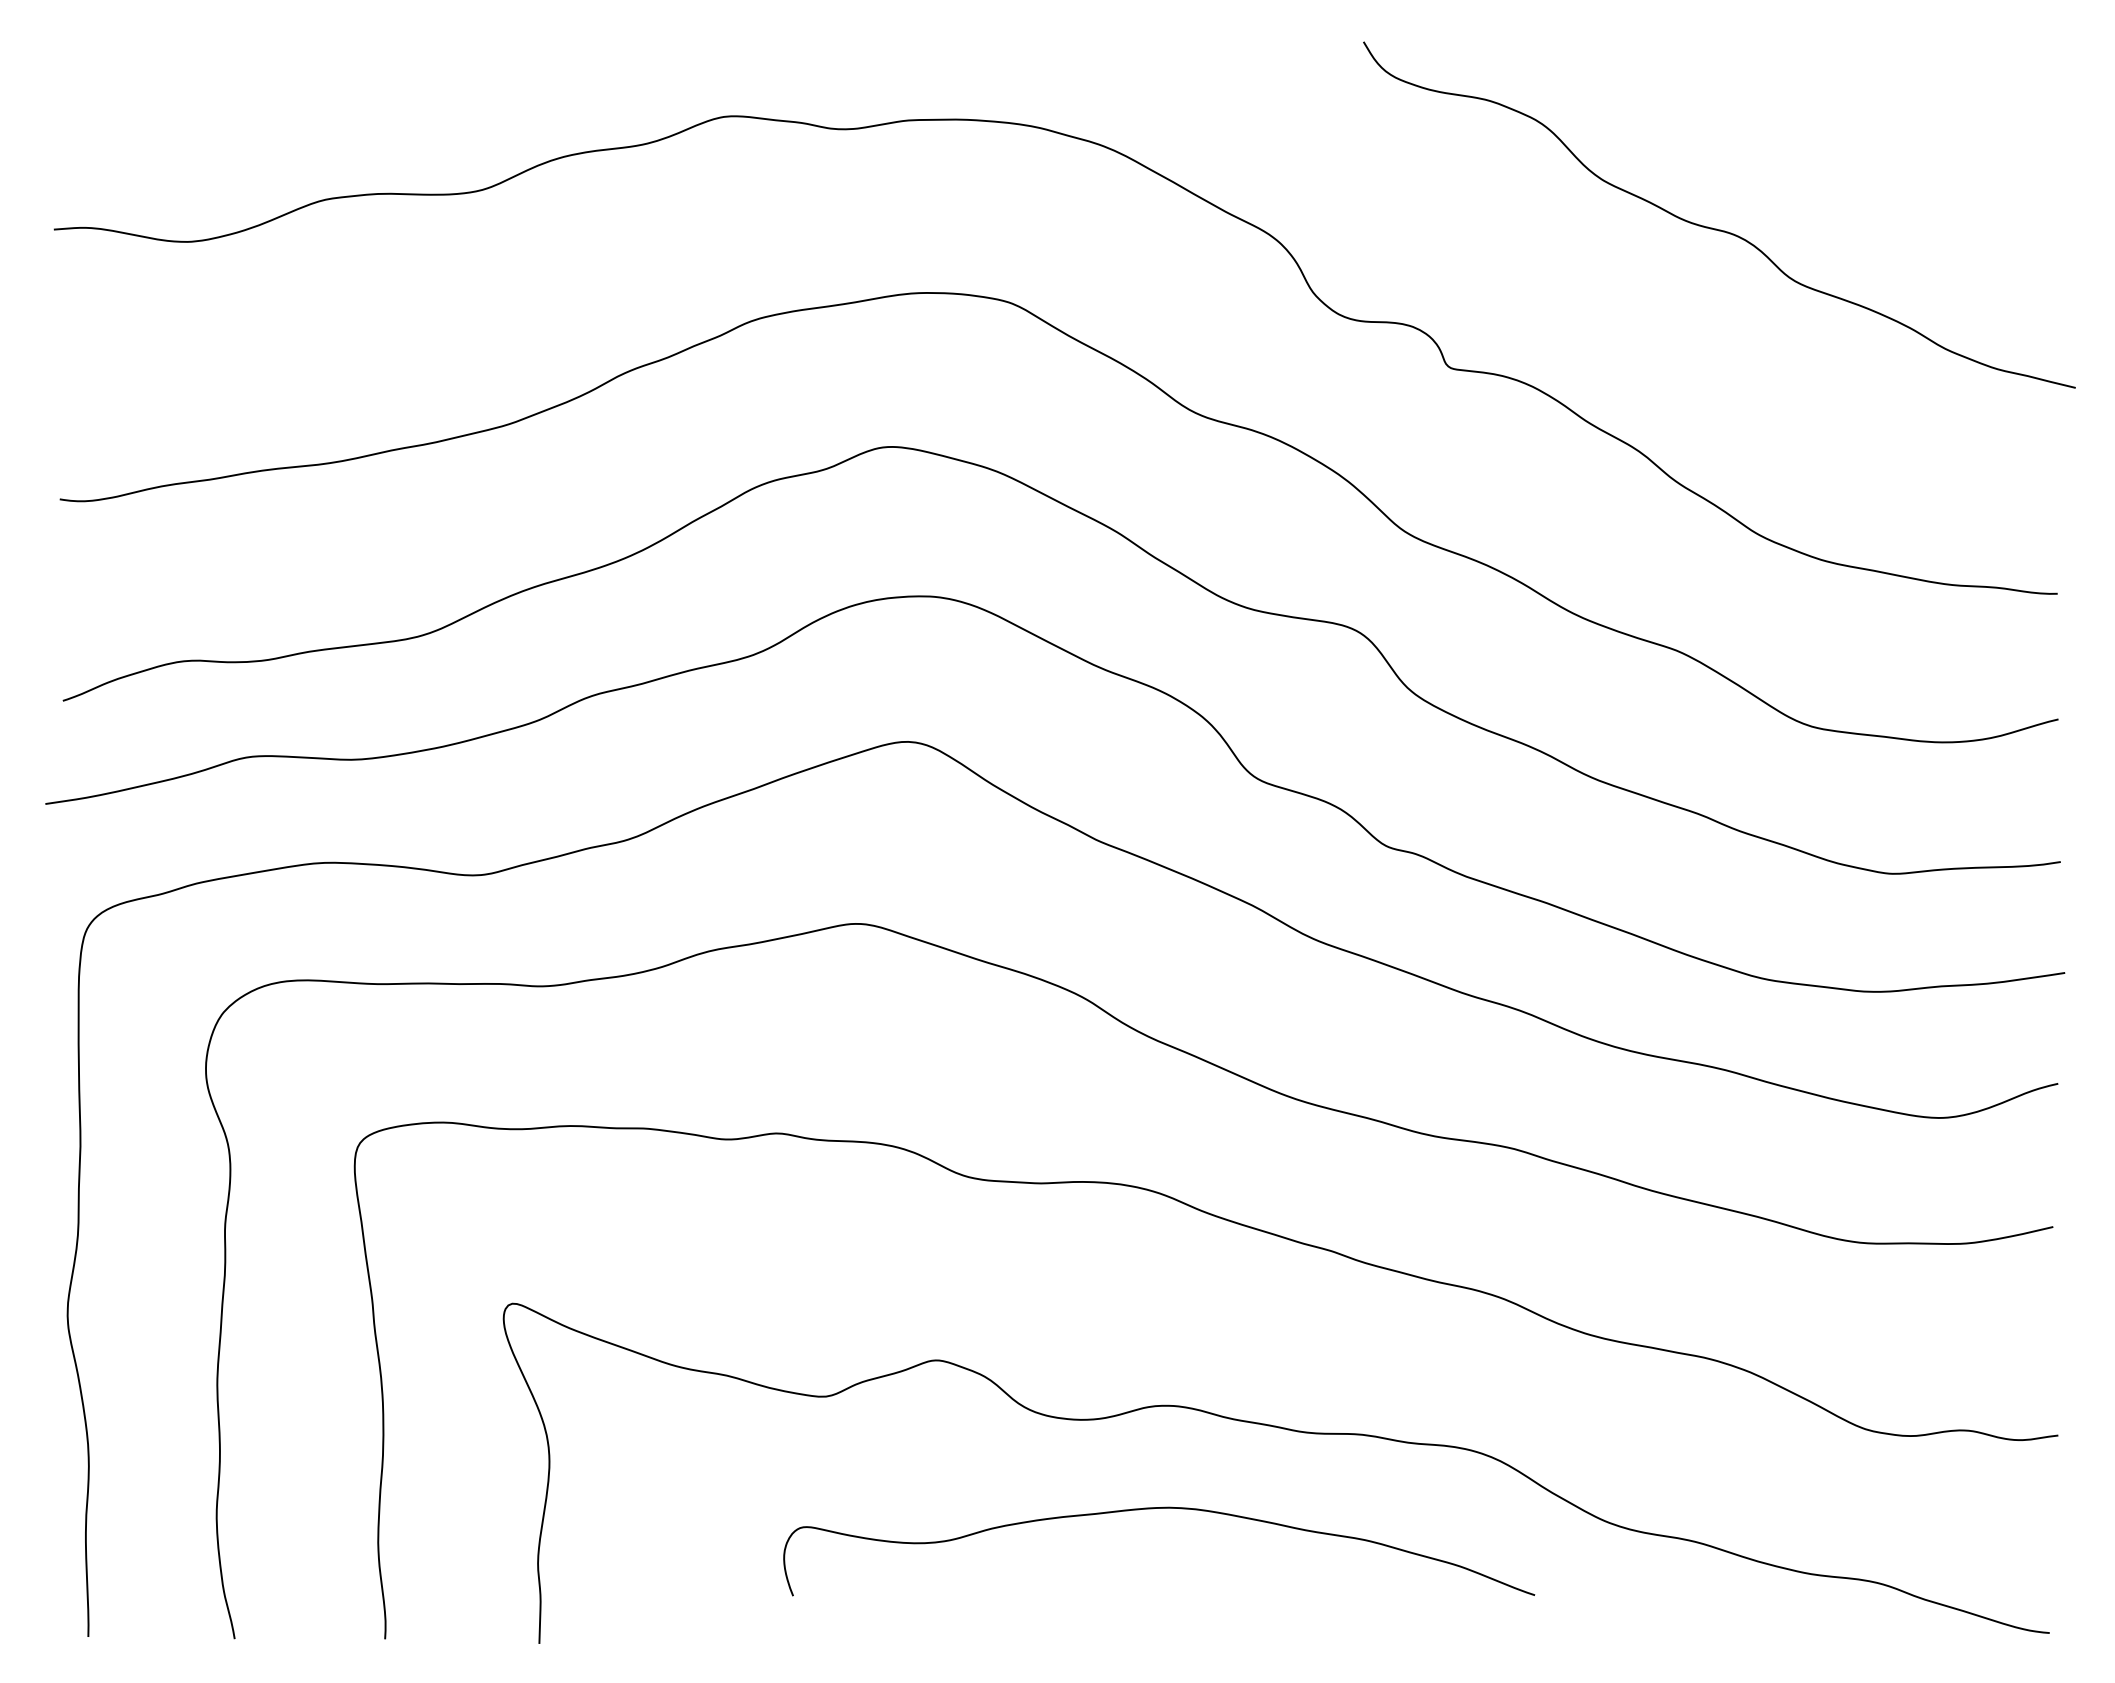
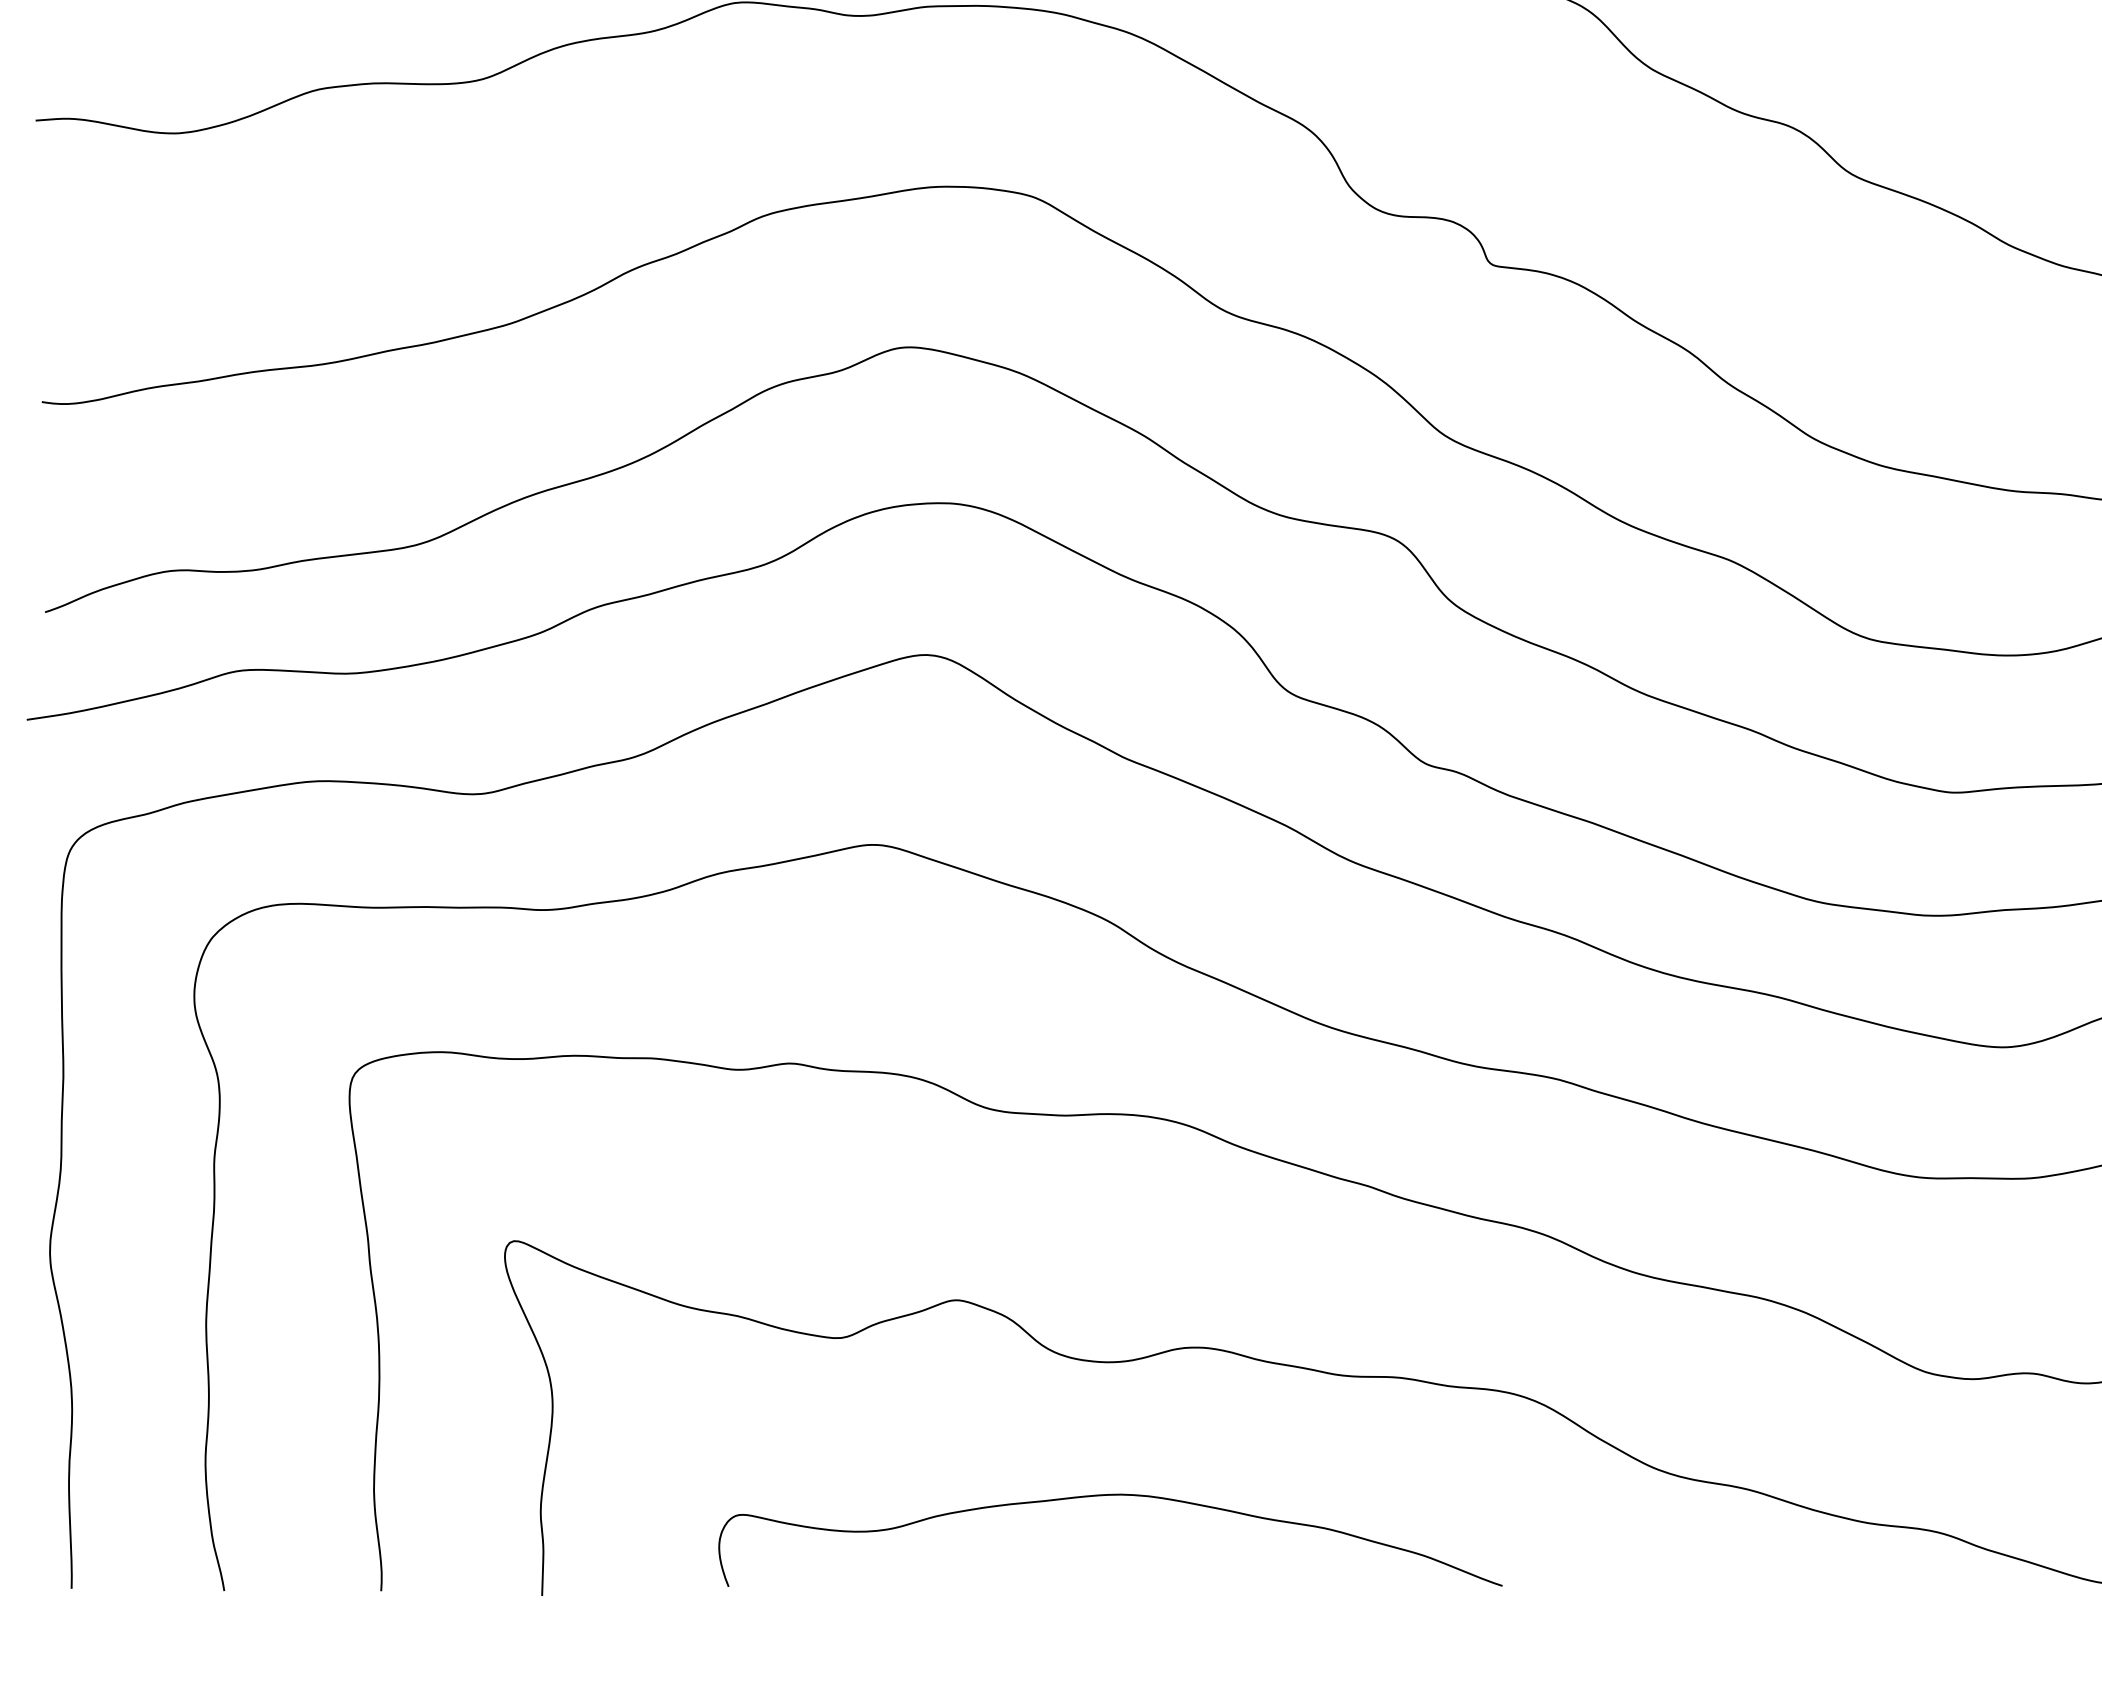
curve: (1152, 1509) -> (1103, 1496), moved

